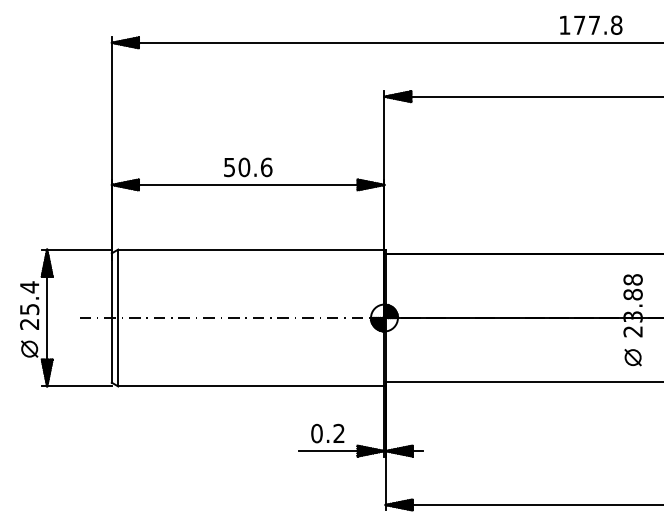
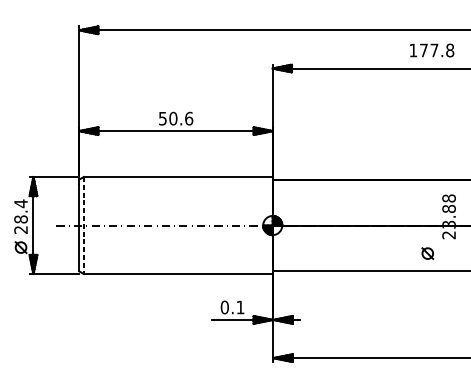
text: (591, 24) -> (432, 49), moved
text: (29, 309) -> (20, 219), 25.4 -> 28.4
line: (118, 318) -> (84, 225), solid -> dashed
part: (632, 357) -> (427, 253), moved
text: (338, 432) -> (240, 306), 0.2 -> 0.1

